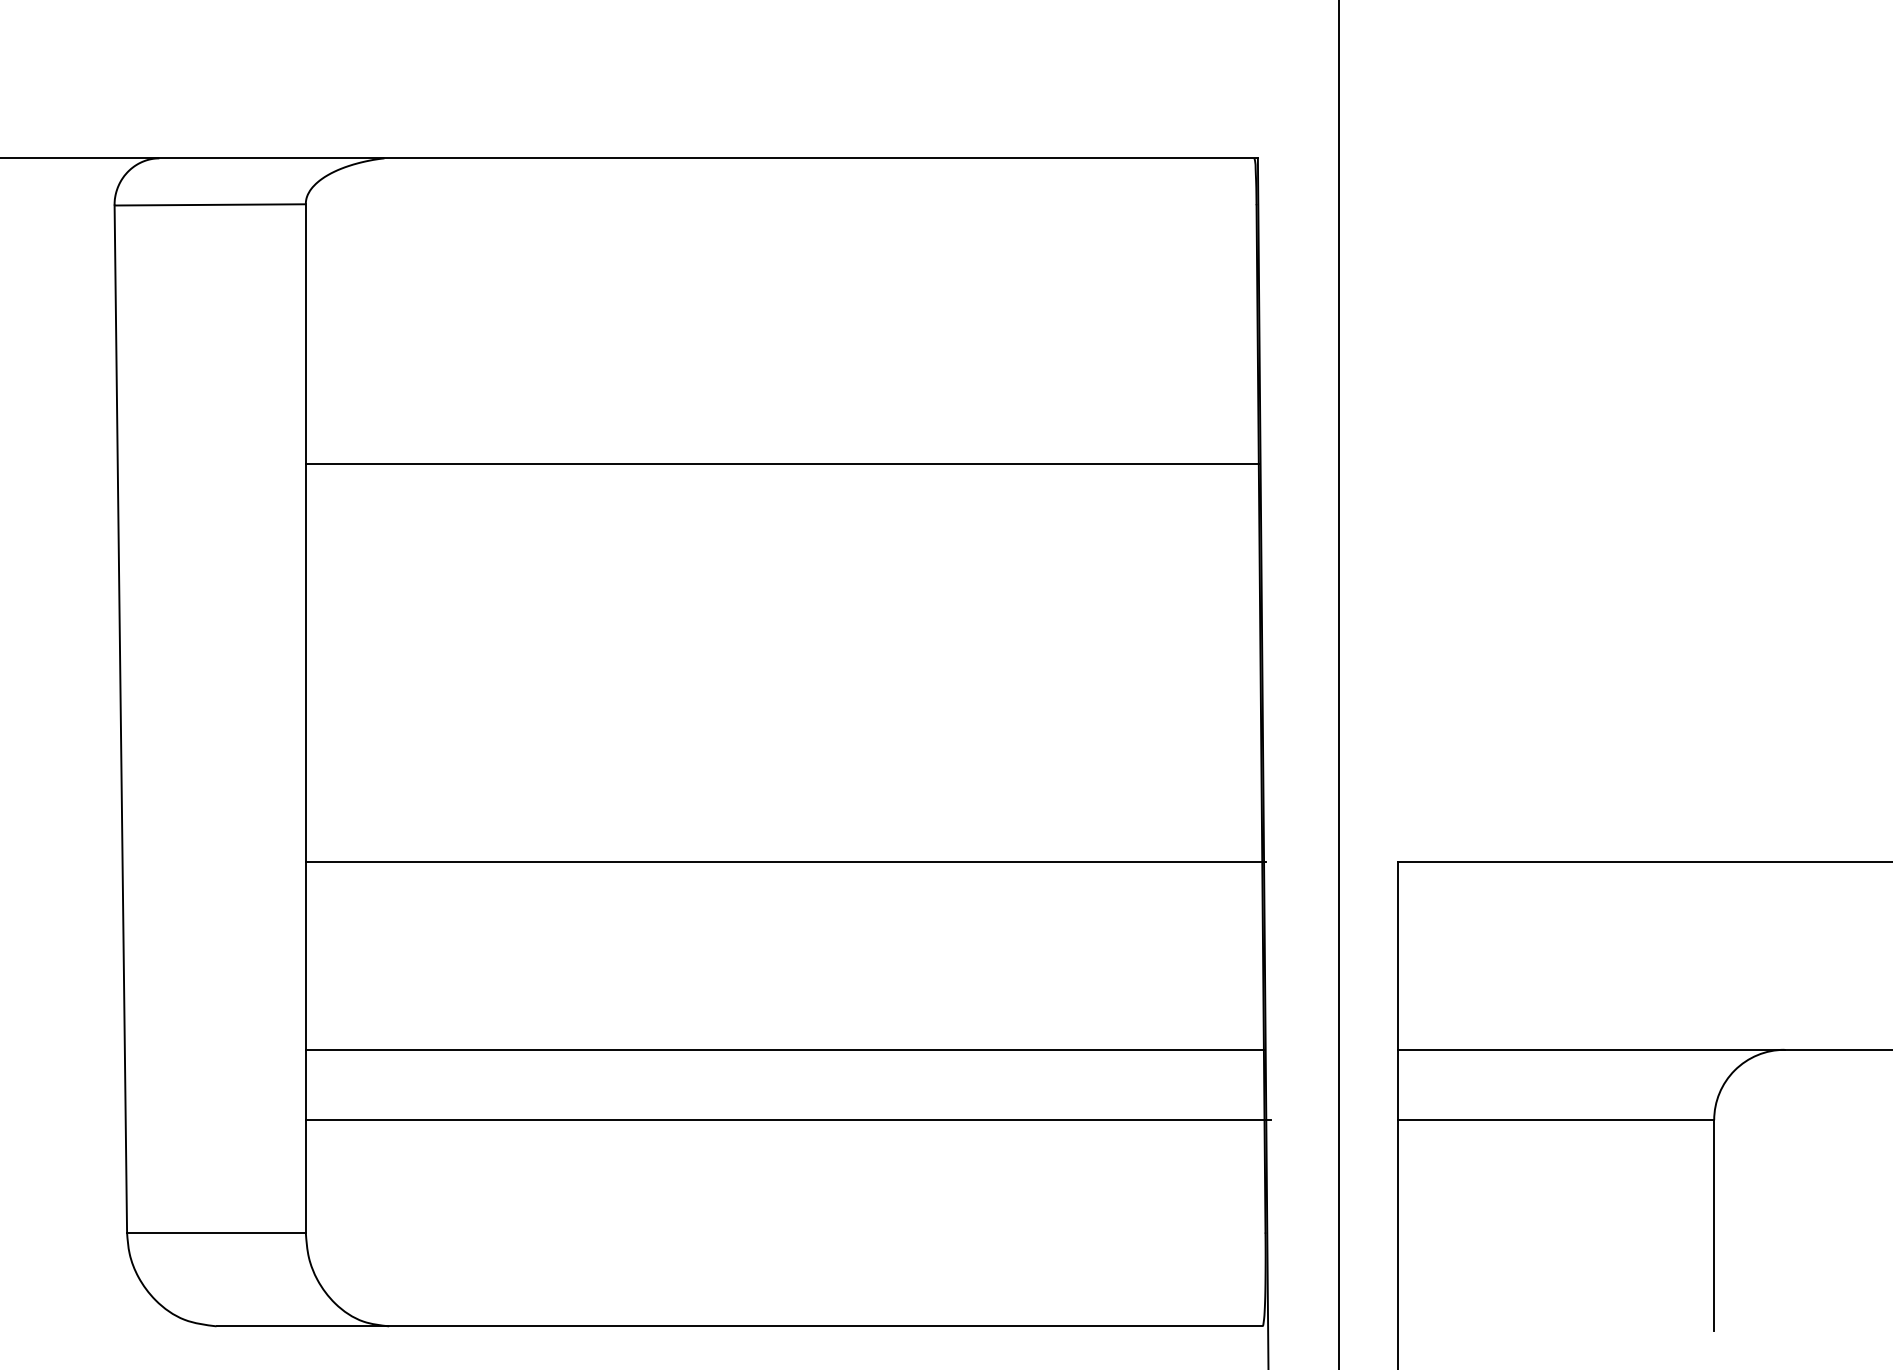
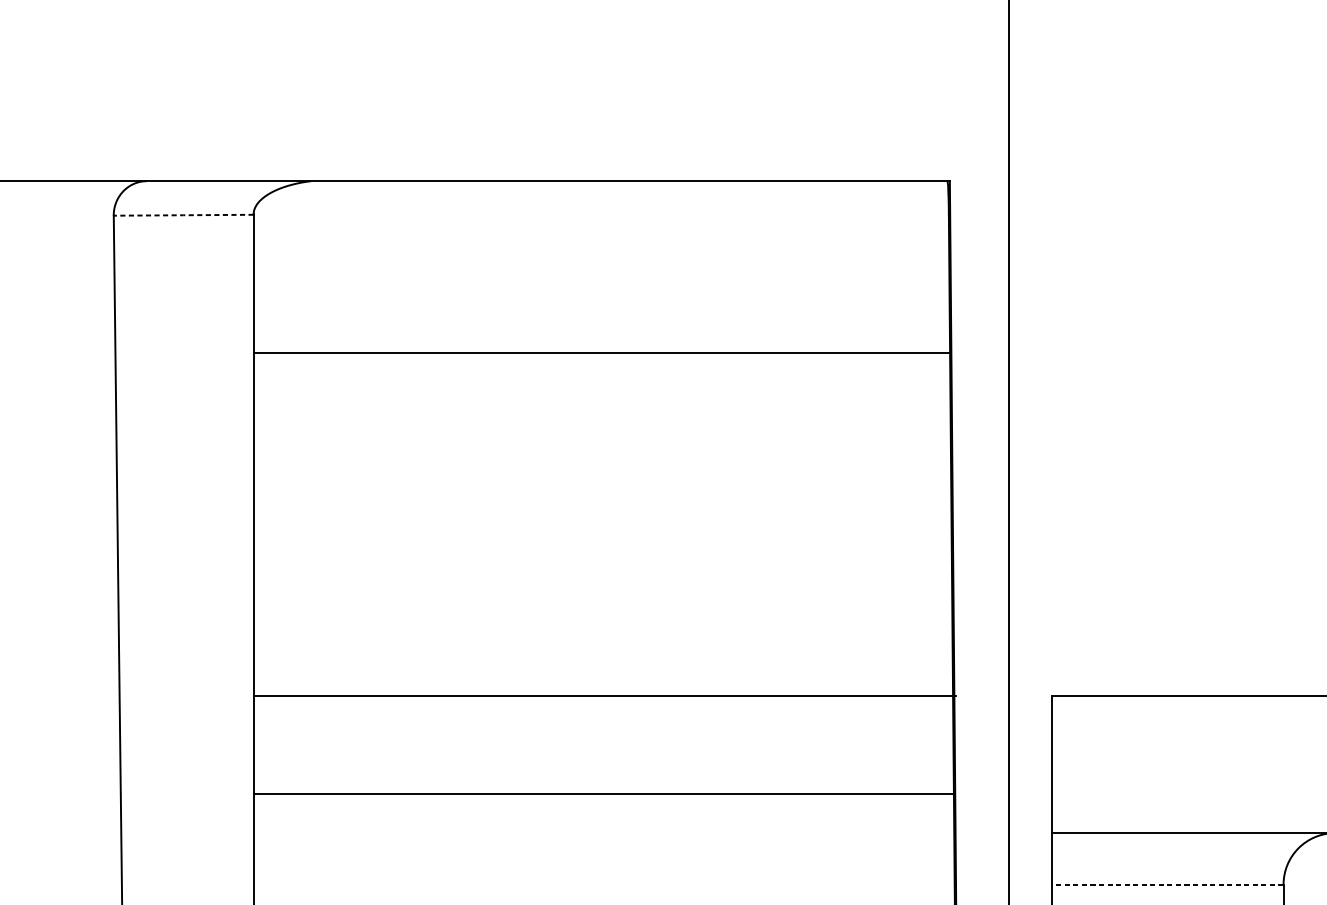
line: (210, 204) -> (183, 214), solid -> dashed
line: (781, 463) -> (601, 352), moved
line: (784, 1049) -> (603, 794), moved
line: (787, 1120) -> (605, 884), removed
line: (1555, 1120) -> (1167, 884), solid -> dashed

